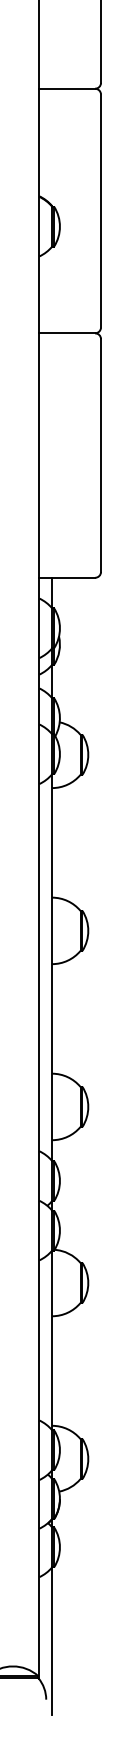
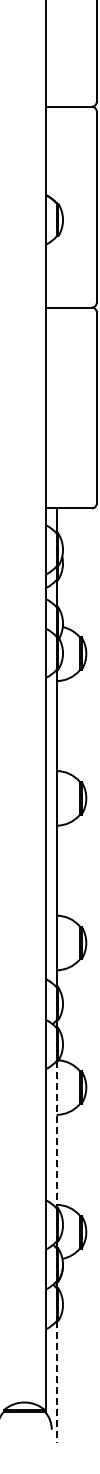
line: (51, 1340) -> (56, 1134), solid -> dashed
line: (51, 1640) -> (56, 1381), solid -> dashed

